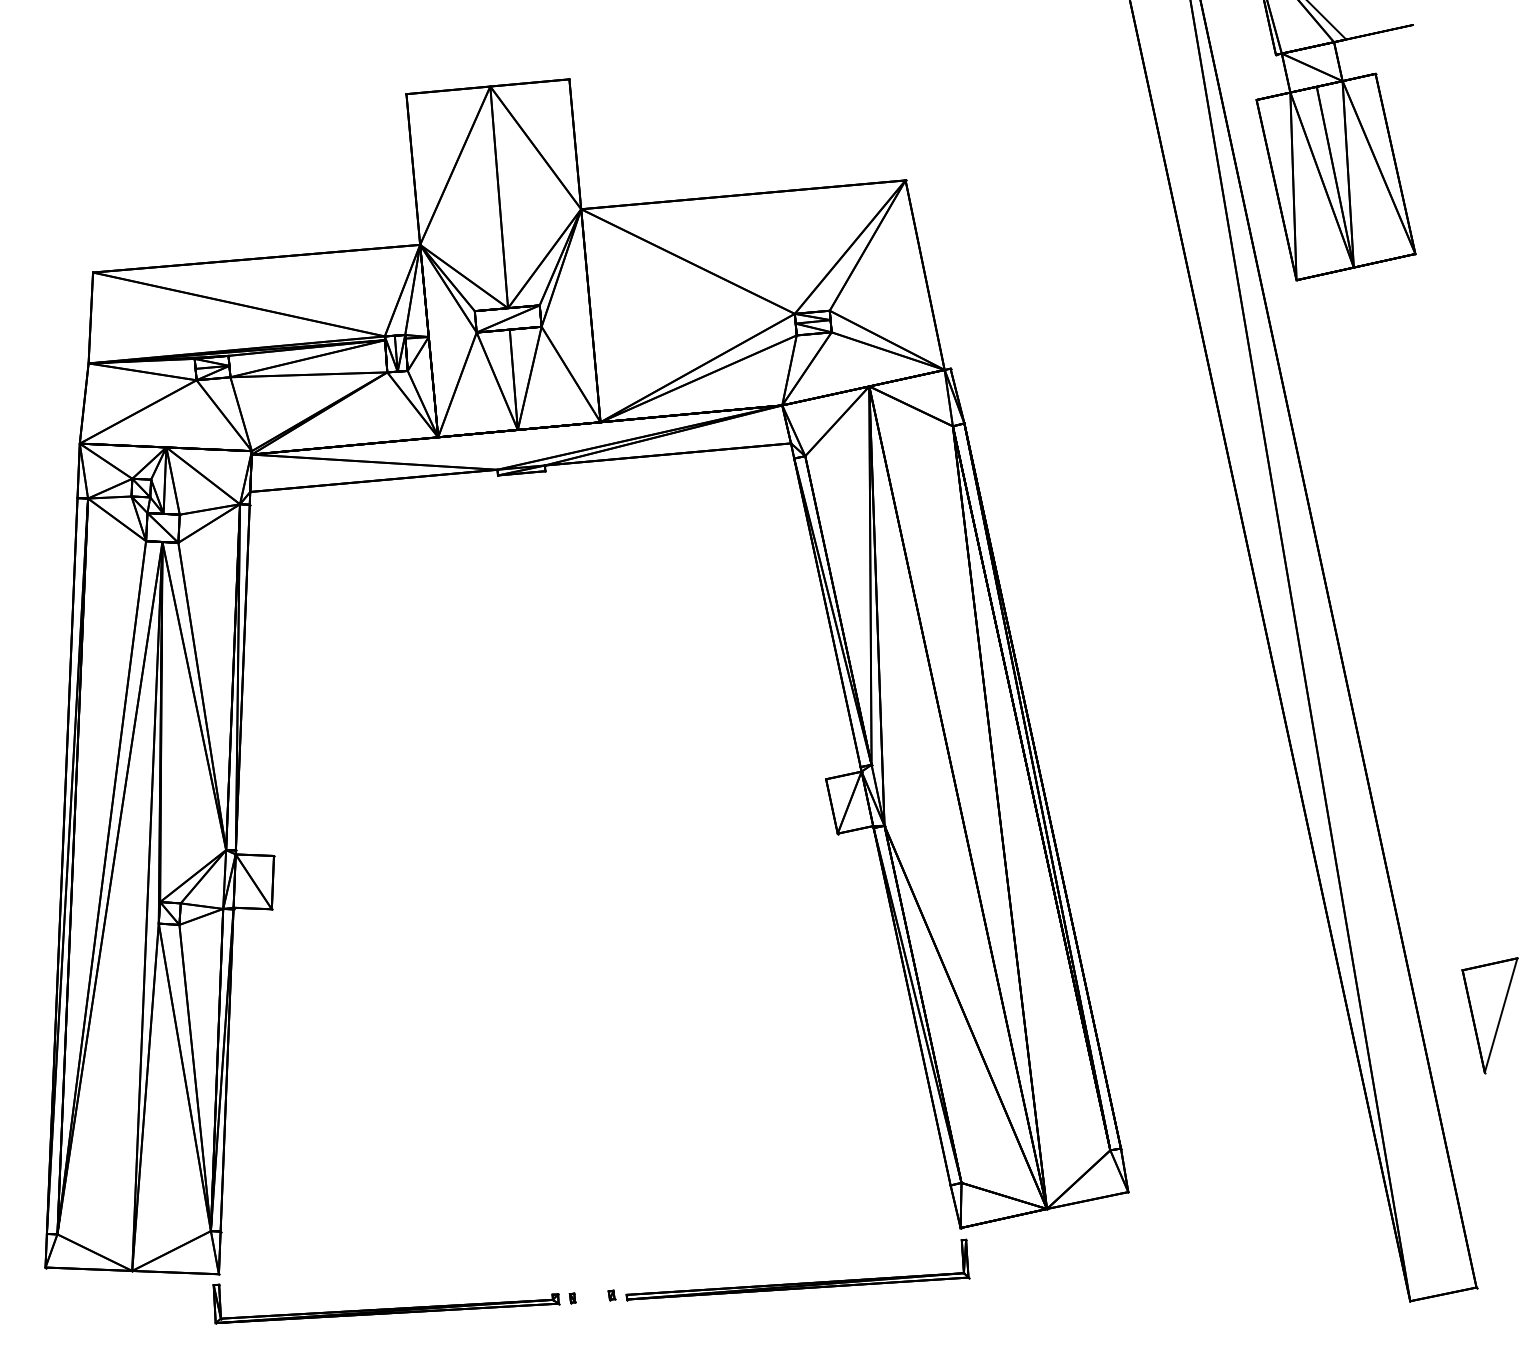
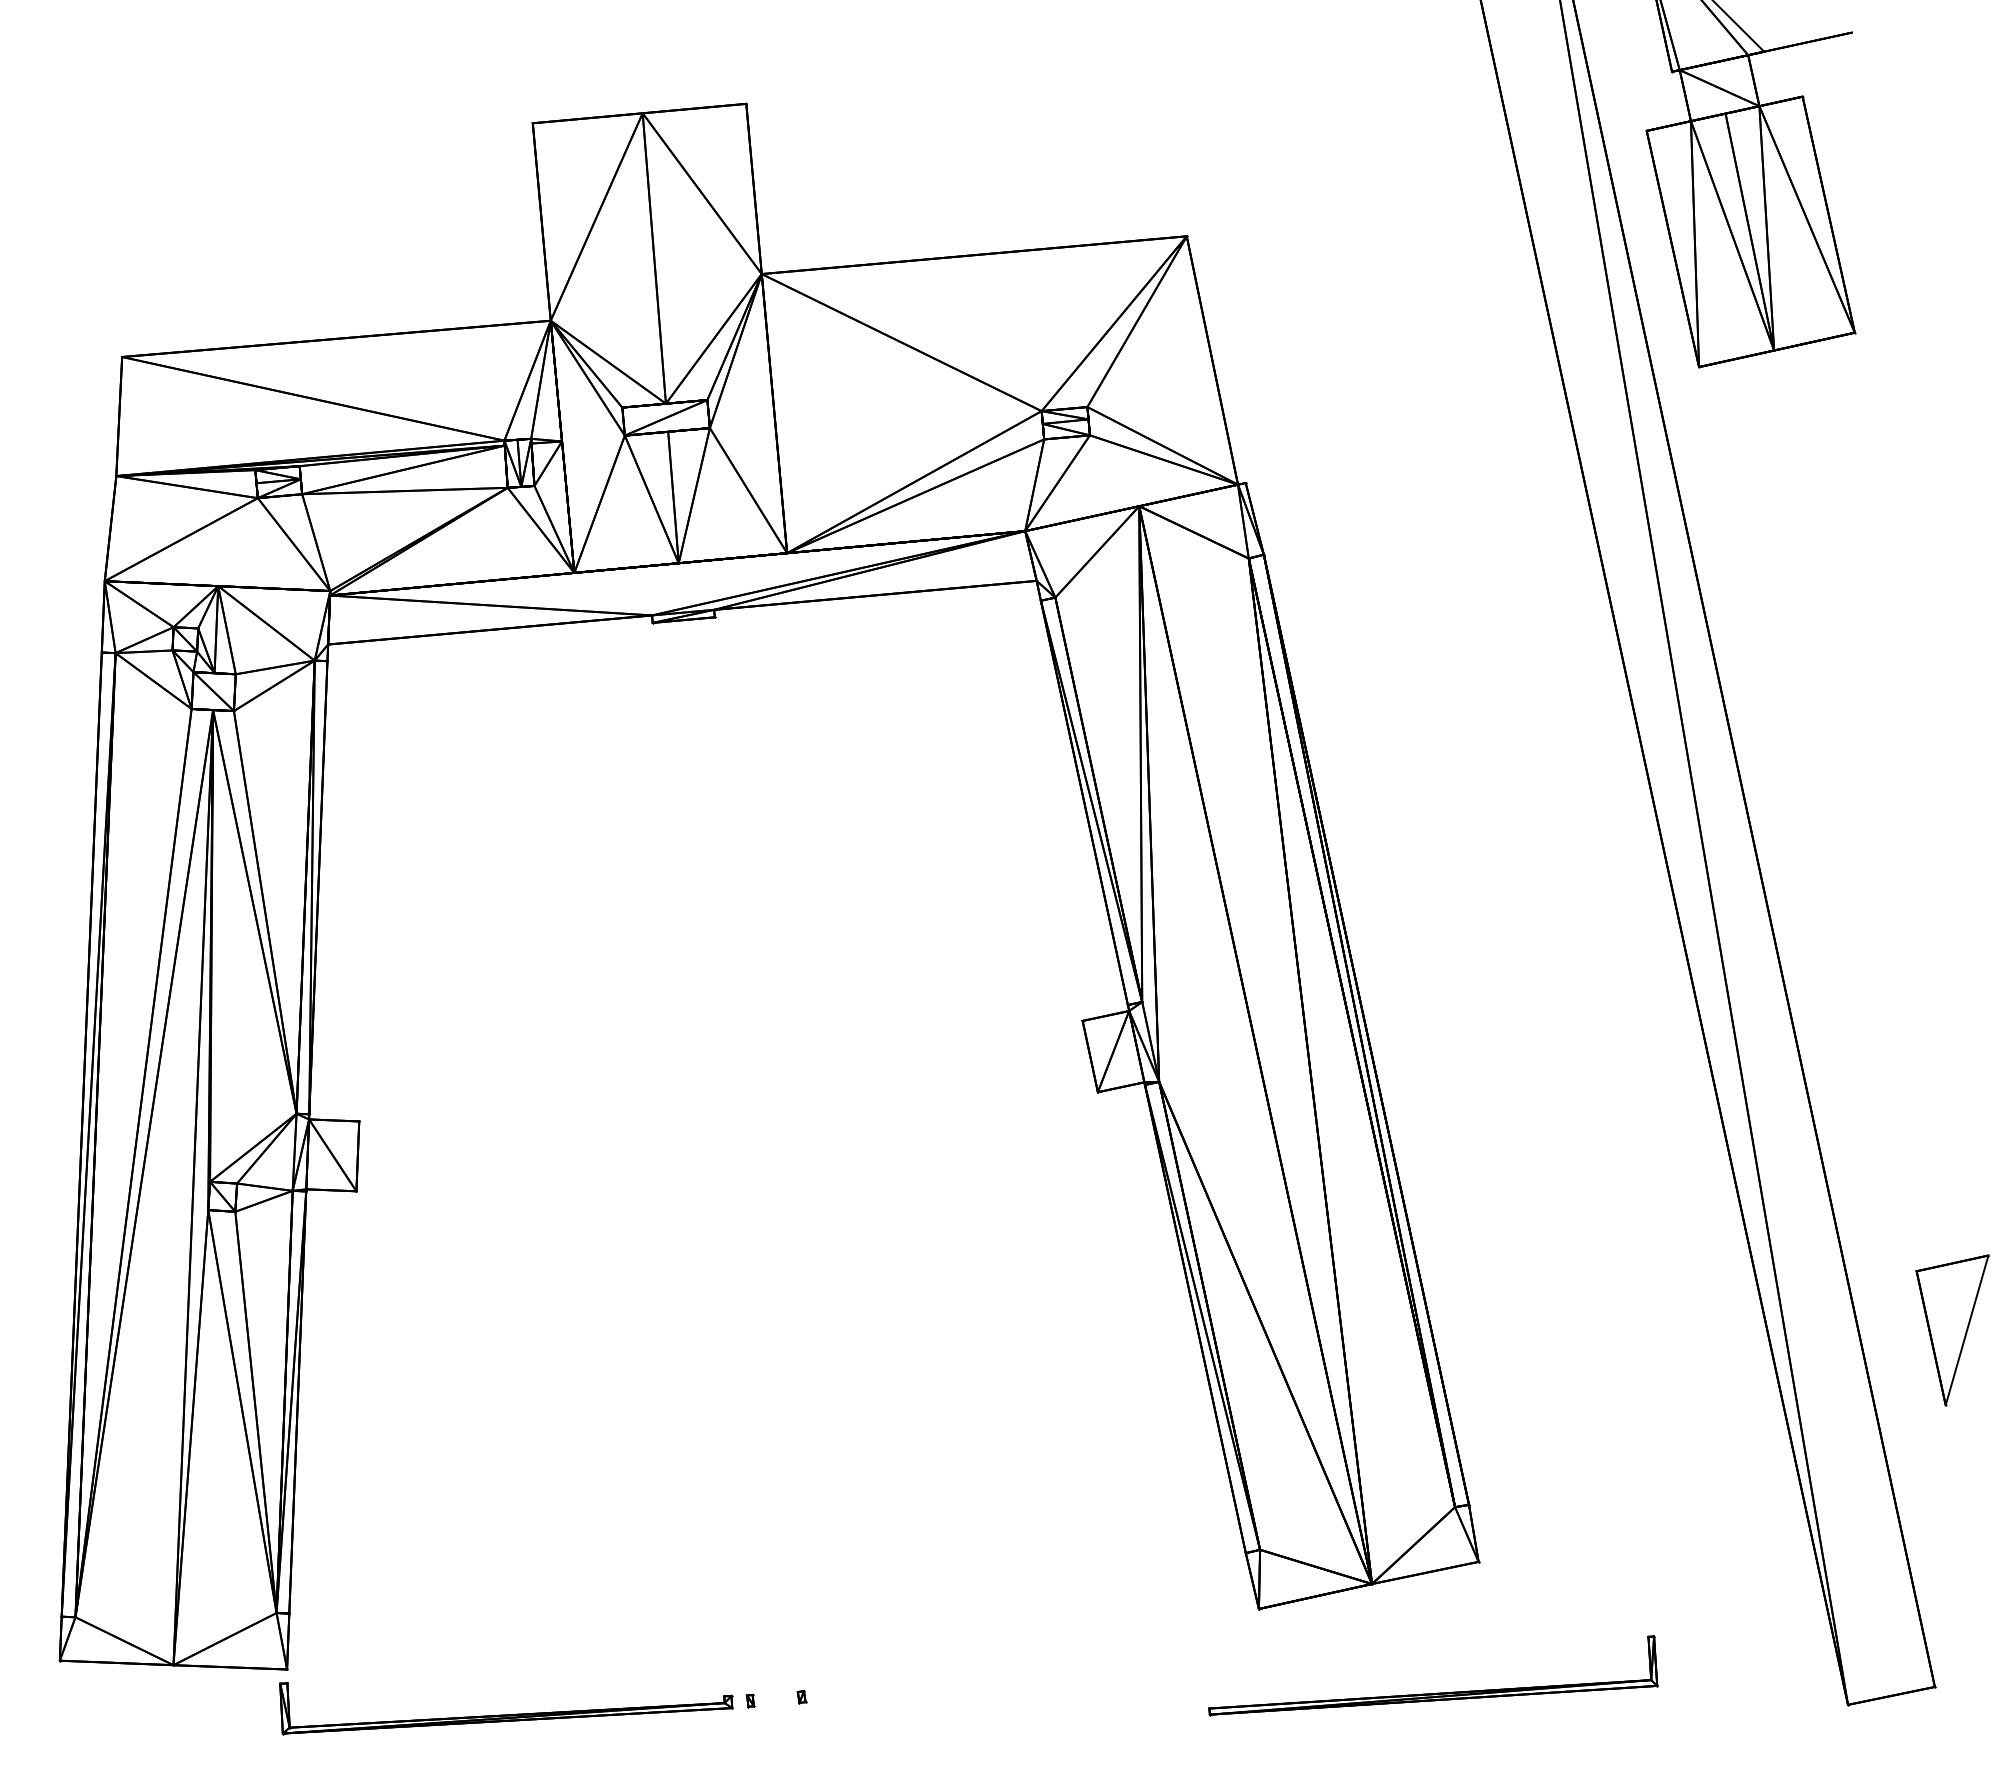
part: (800, 1282) -> (1437, 1692), moved

